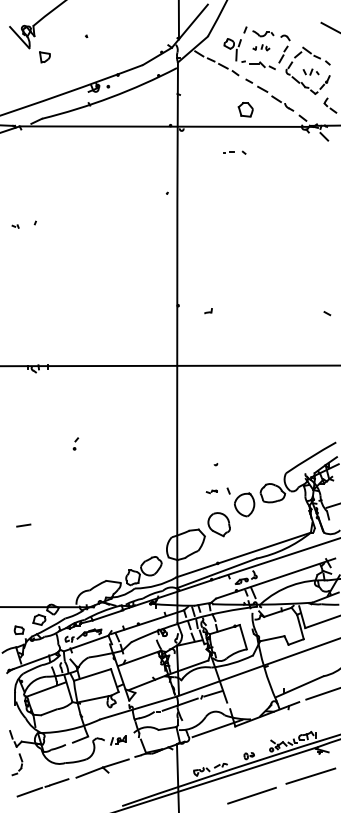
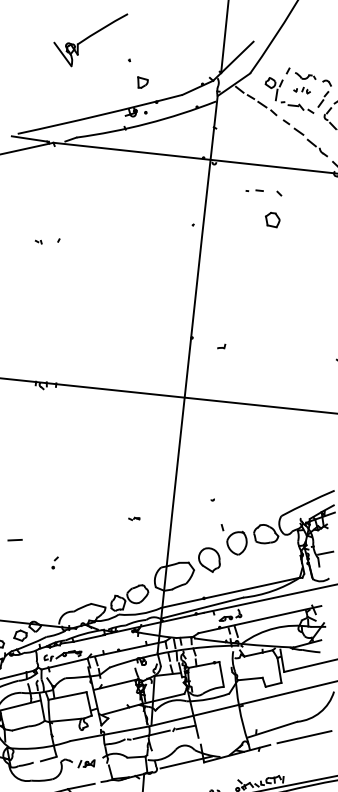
part: (44, 57) -> (142, 82), moved
part: (245, 109) -> (272, 219), moved
part: (234, 152) -> (264, 191), size x1.6
part: (75, 443) -> (54, 562), moved
part: (211, 491) -> (133, 518), moved

